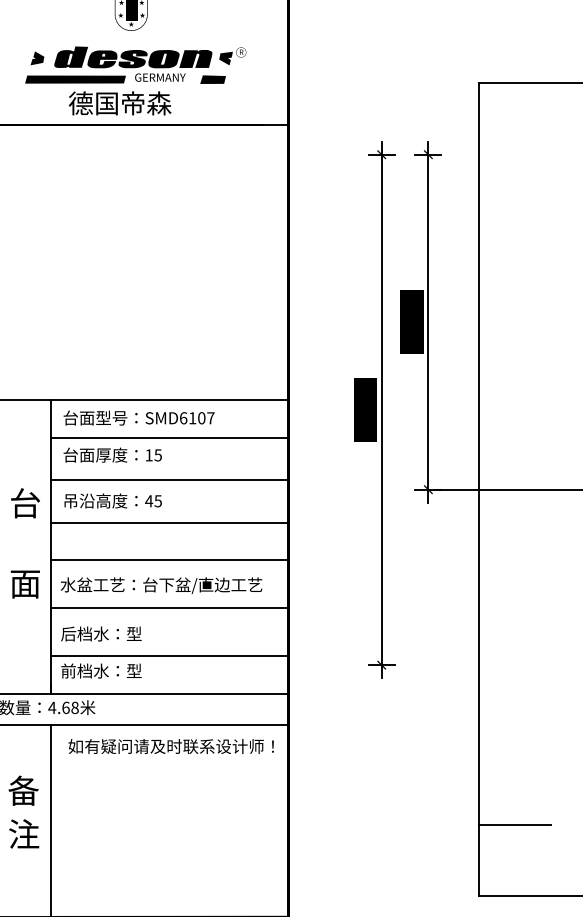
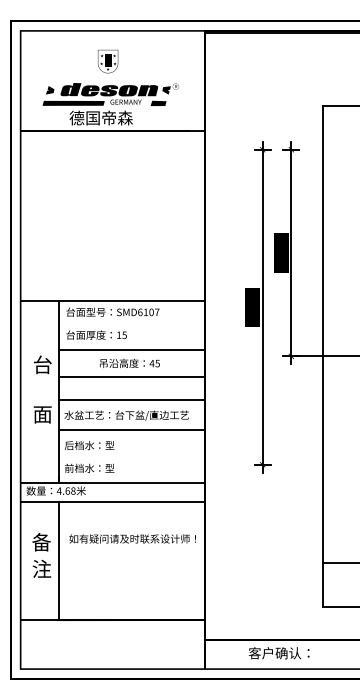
line: (169, 437) -> (131, 324), removed
text: (112, 499) -> (129, 362), moved
line: (169, 656) -> (131, 459), removed
text: (170, 745) -> (132, 538), moved

